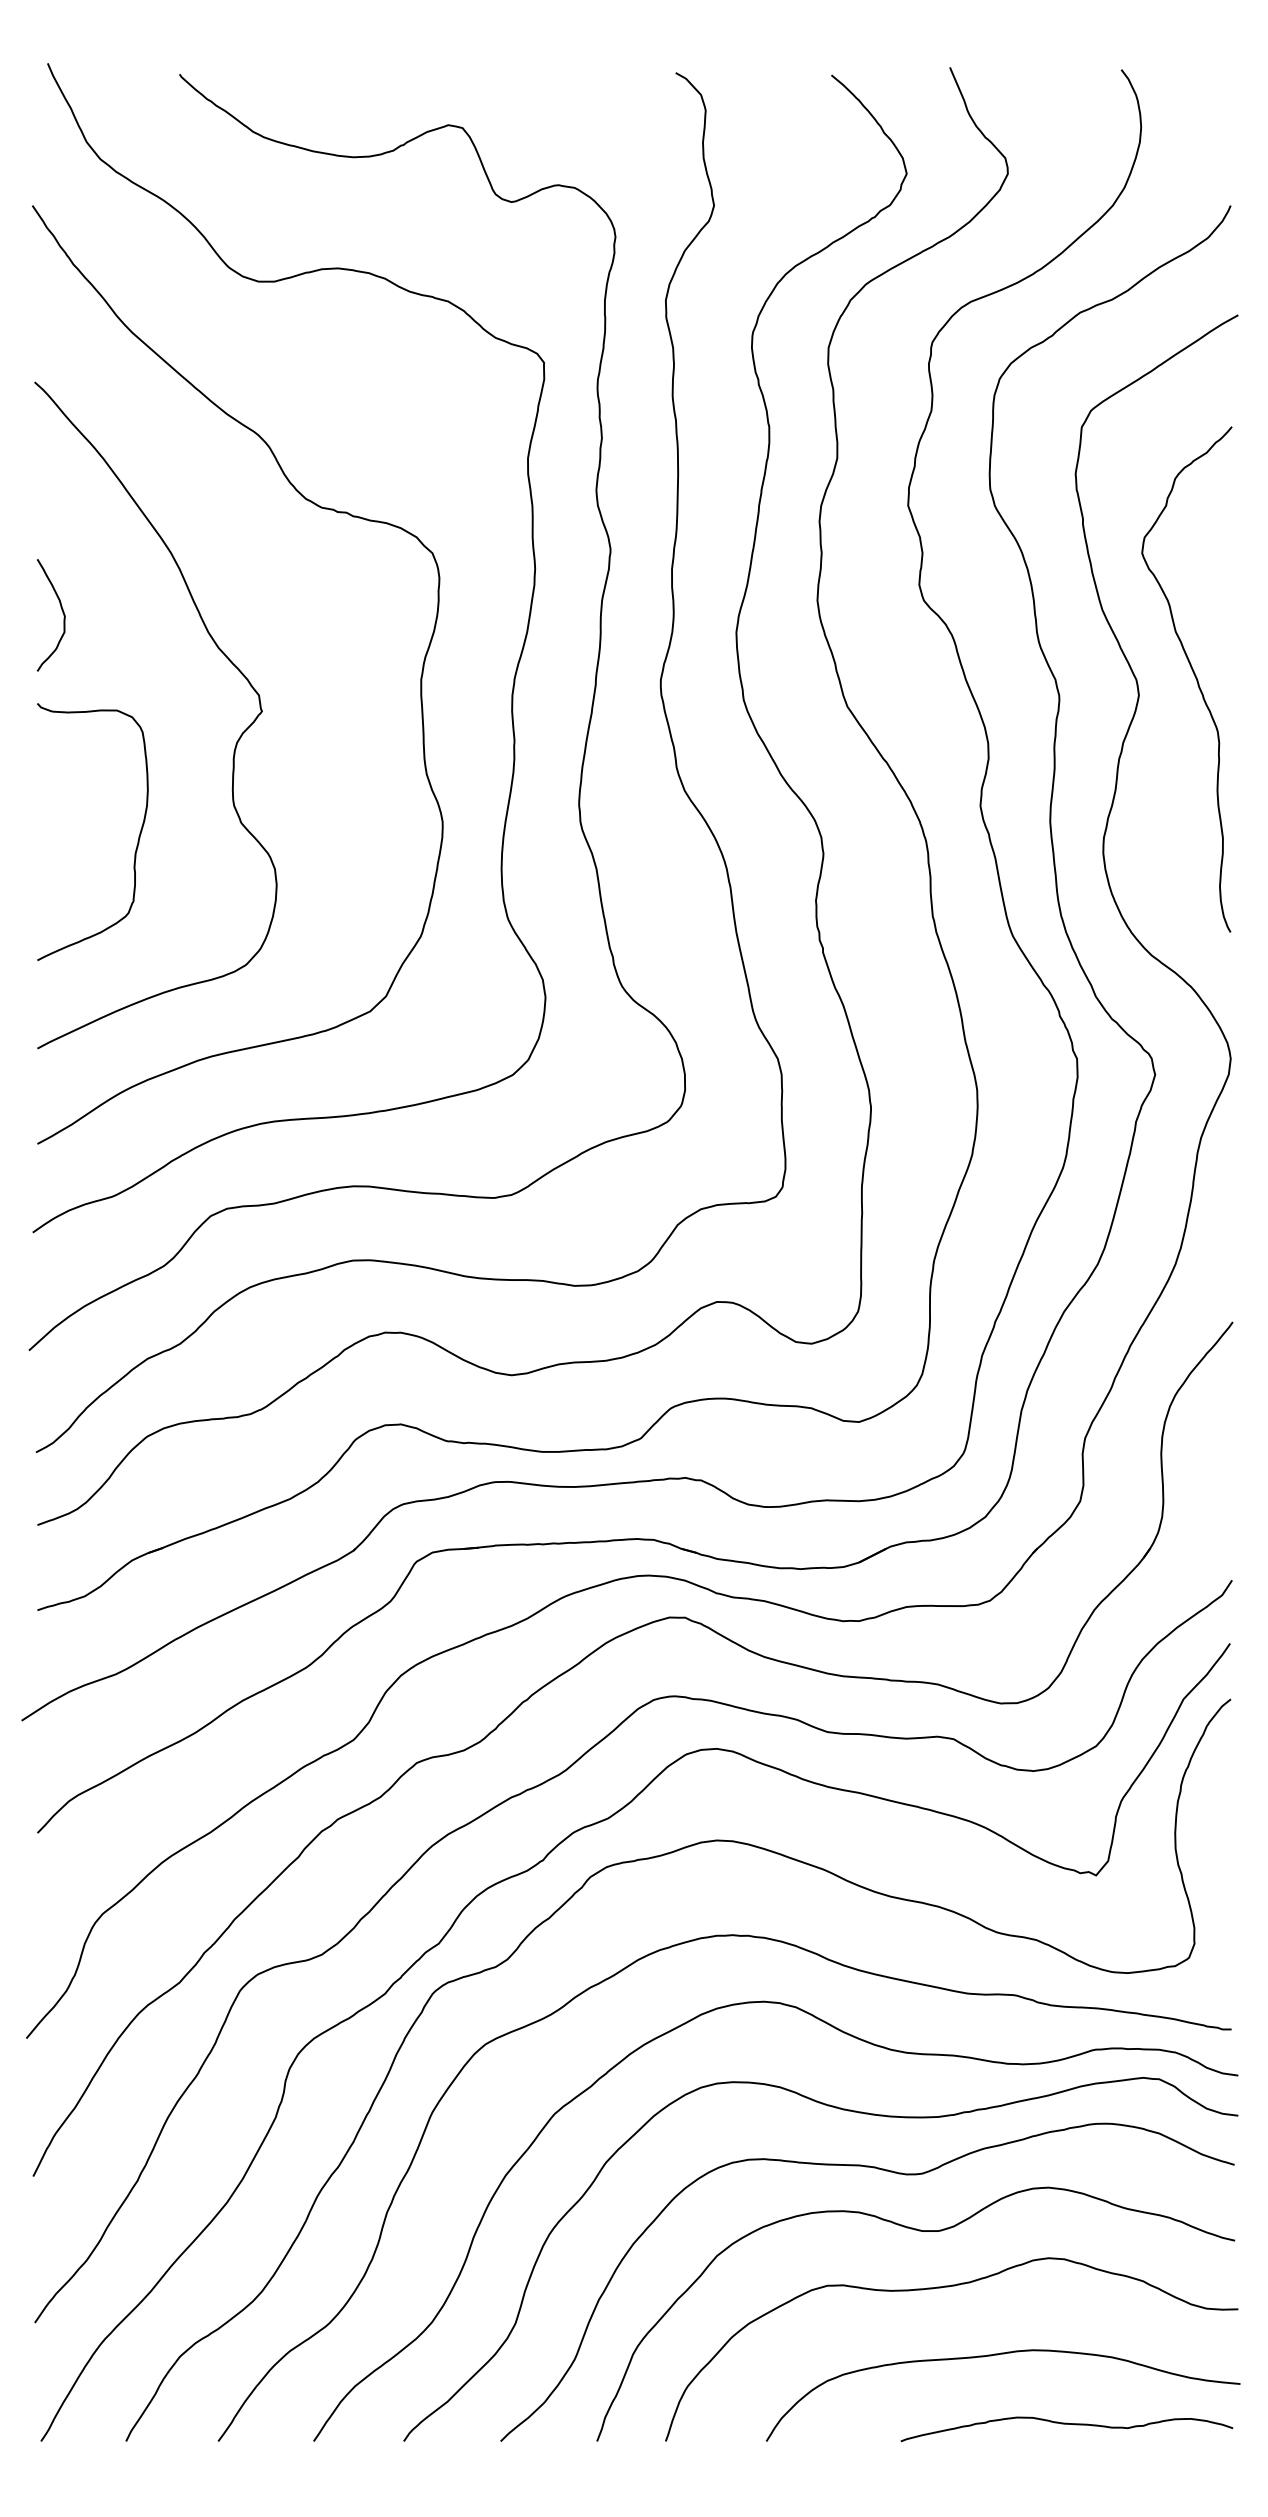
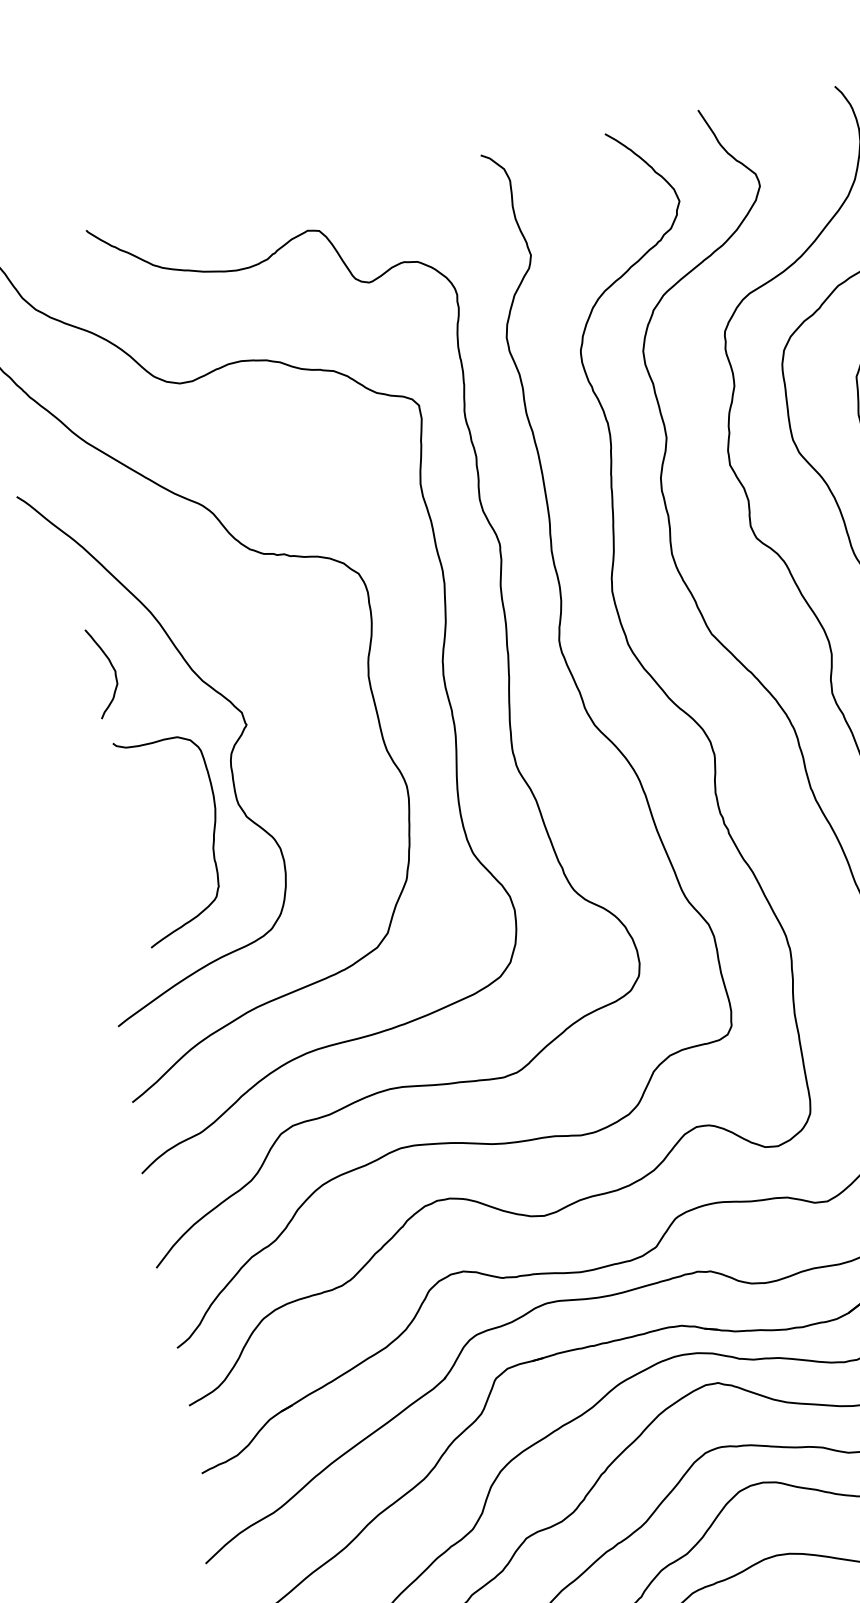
curve: (61, 610) -> (111, 667), moved
curve: (137, 840) -> (212, 837), moved

